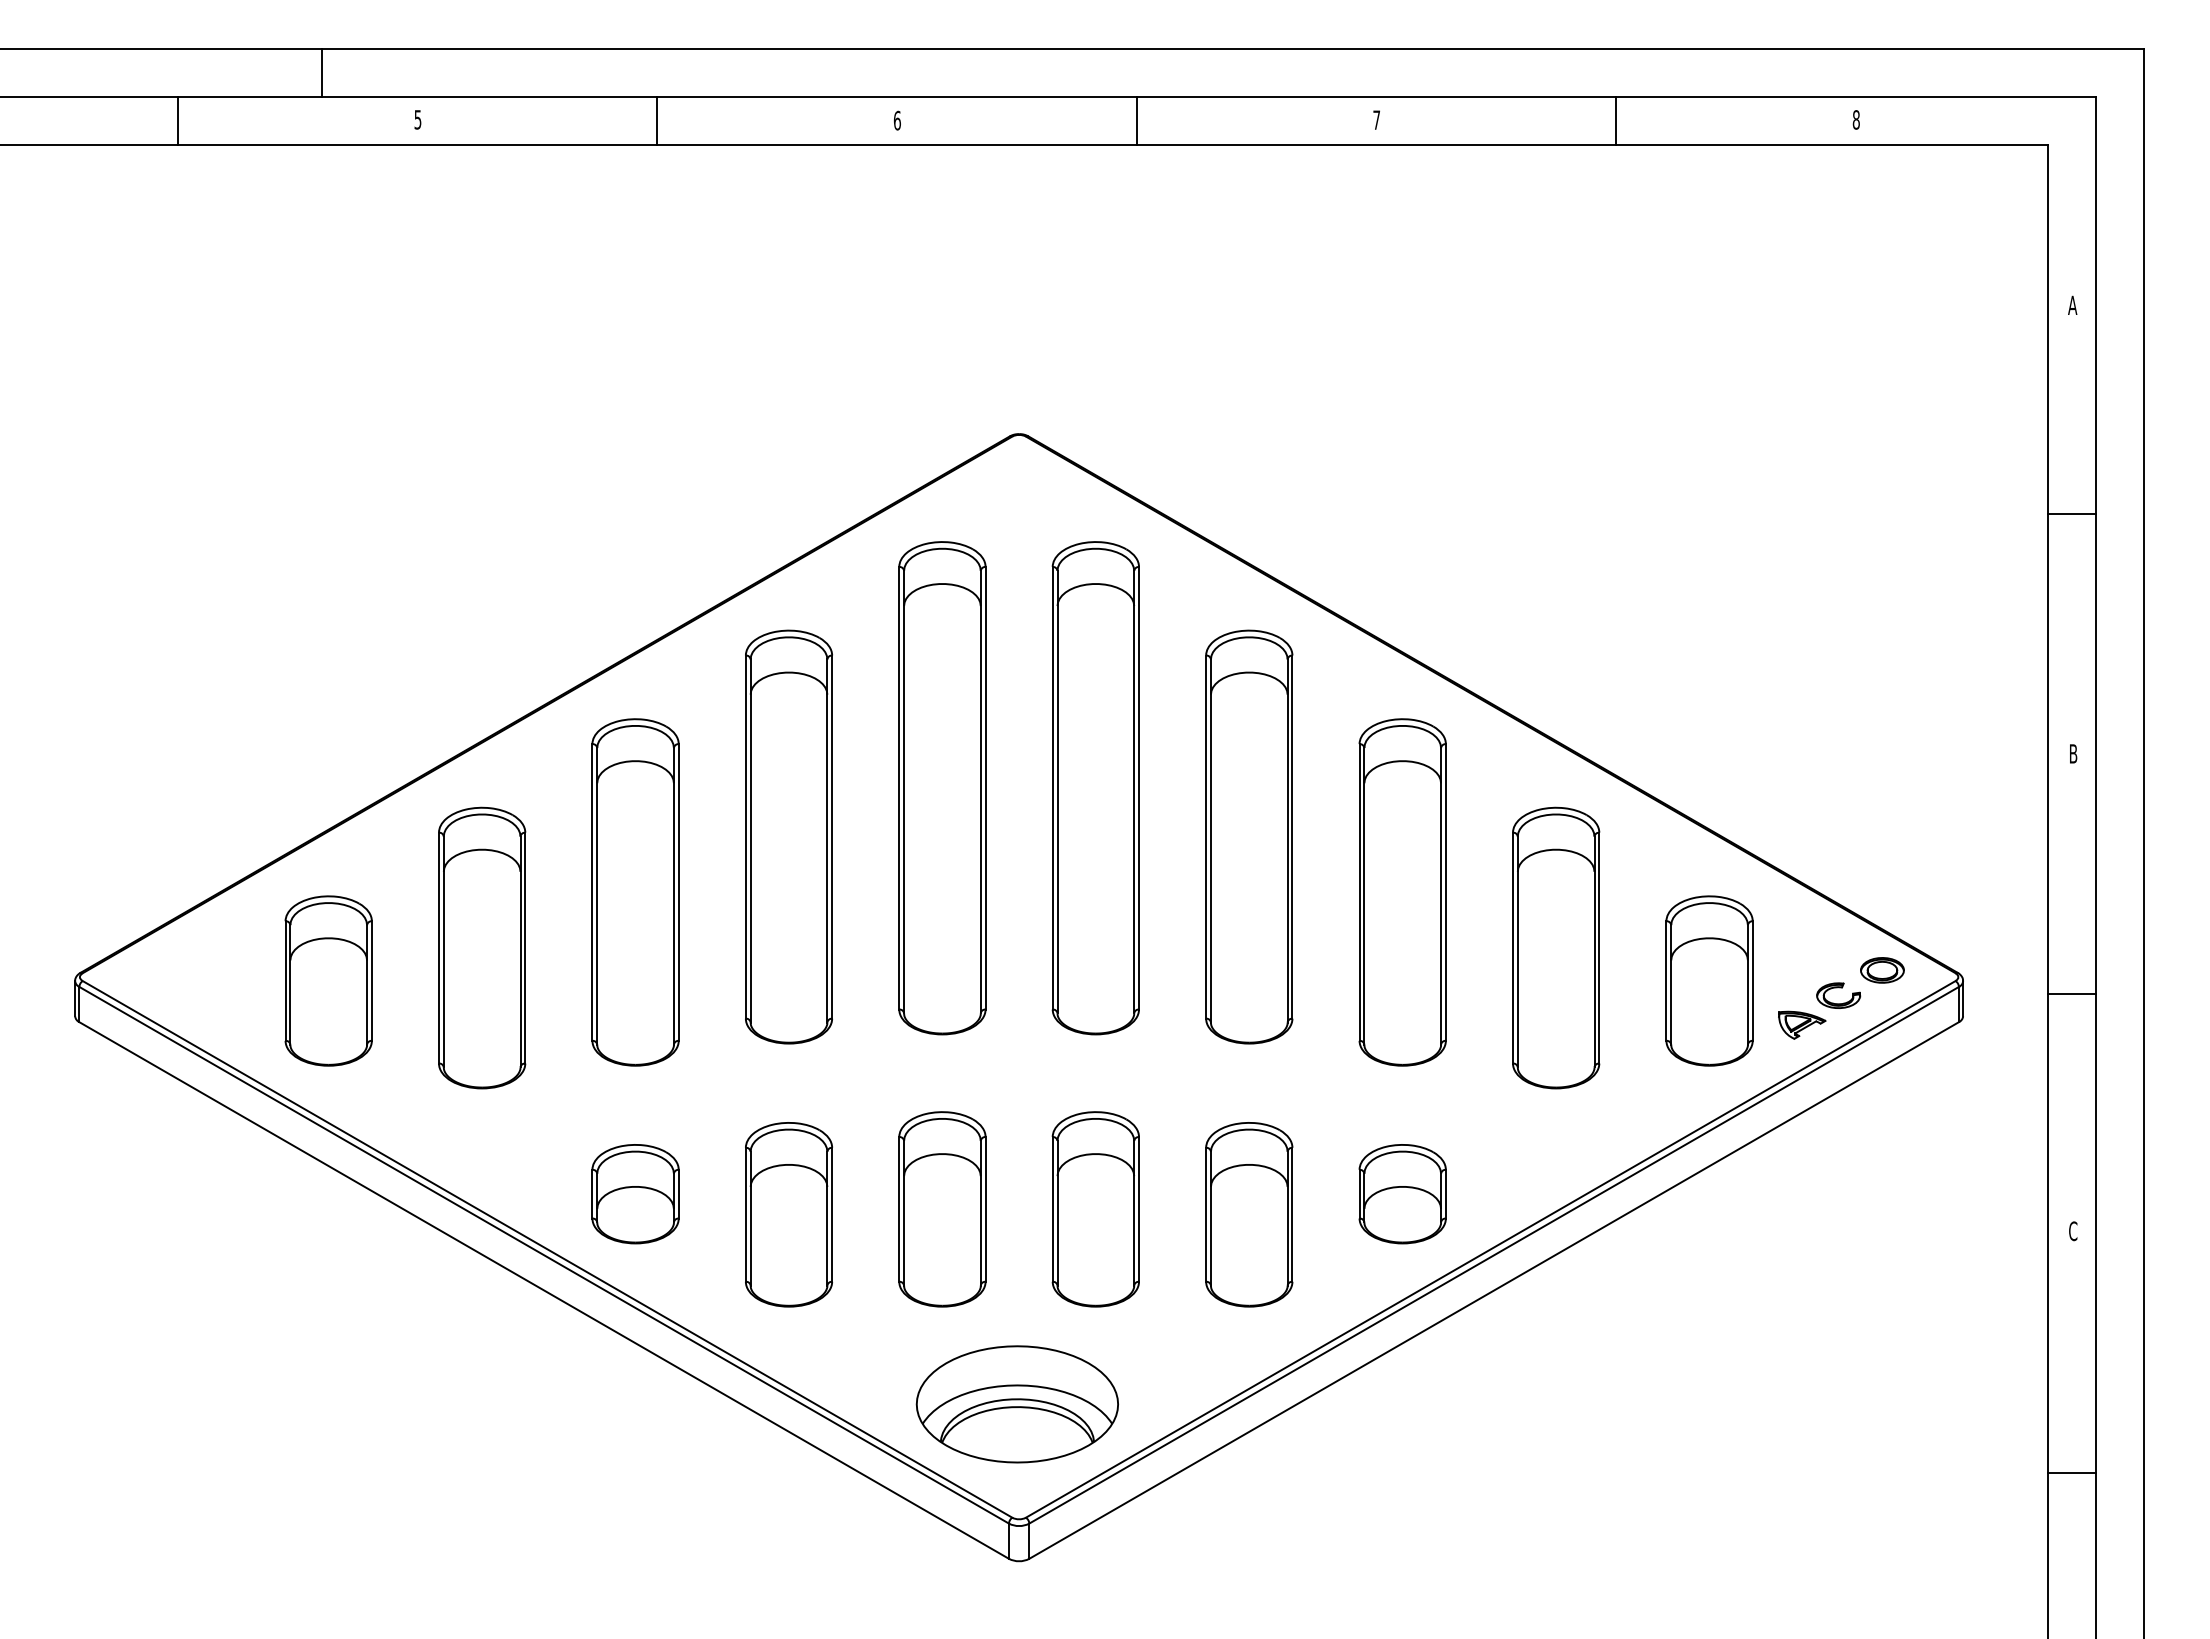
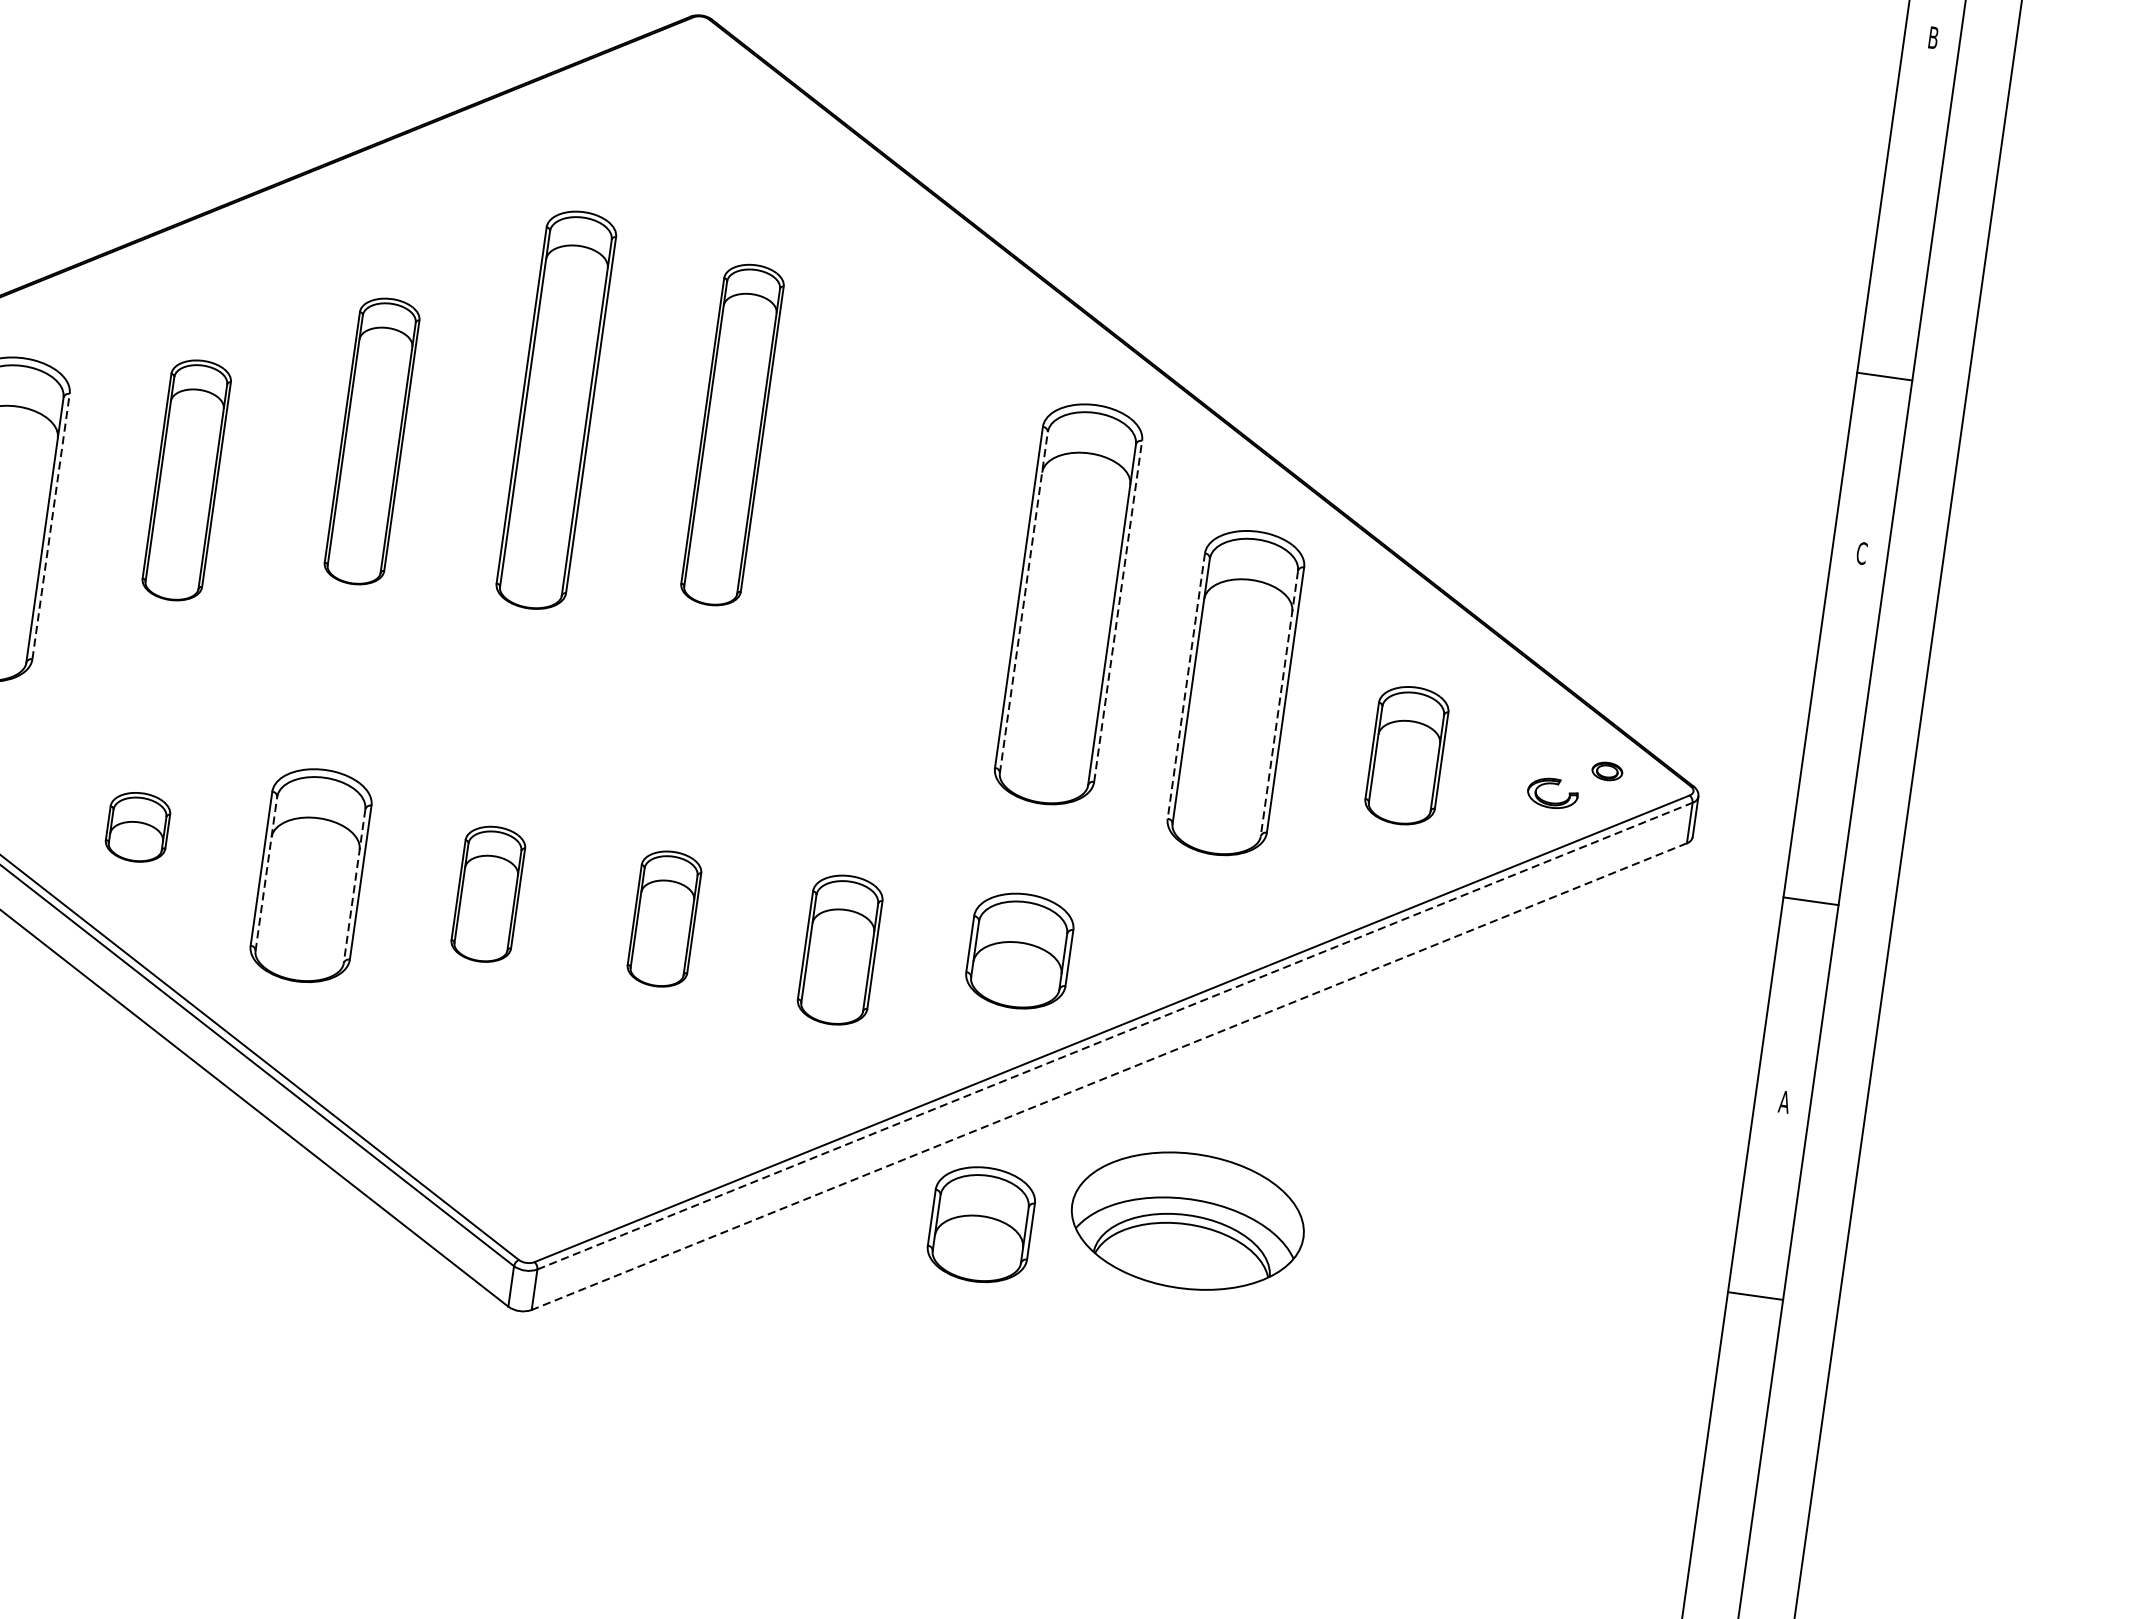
text: (2072, 304) -> (1933, 36), A -> B
line: (2071, 514) -> (1884, 376), moved
text: (2073, 753) -> (1862, 552), B -> C
part: (942, 788) -> (556, 410), size x0.7
part: (1095, 788) -> (732, 435), size x0.6
part: (788, 836) -> (371, 440), size x0.6
part: (1249, 836) -> (901, 515), removed
line: (1445, 891) -> (1117, 610), solid -> dashed
part: (635, 892) -> (186, 480), size x0.6
line: (1364, 895) -> (1024, 601), solid -> dashed
line: (525, 947) -> (51, 525), solid -> dashed
line: (1513, 948) -> (1186, 686), solid -> dashed
line: (1594, 952) -> (1279, 704), solid -> dashed
part: (1882, 970) -> (1607, 771), size x0.6
part: (1709, 980) -> (1406, 755), size x0.7
line: (2071, 993) -> (1810, 900), moved
part: (1802, 1024) -> (1506, 820), removed
part: (635, 1194) -> (137, 827), size x0.6
part: (942, 1209) -> (488, 894), size x0.6
part: (1095, 1209) -> (664, 919), size x0.6
part: (1249, 1214) -> (840, 949), size x0.7
line: (750, 1218) -> (266, 873), solid -> dashed
line: (827, 1218) -> (354, 886), solid -> dashed
text: (2072, 1231) -> (1783, 1102), C -> A
line: (1494, 1255) -> (1115, 1036), solid -> dashed
line: (1494, 1290) -> (1109, 1076), solid -> dashed
part: (1016, 1404) -> (1186, 1221), moved
part: (1402, 1432) -> (981, 1225), added
line: (2071, 1473) -> (1755, 1296), moved

